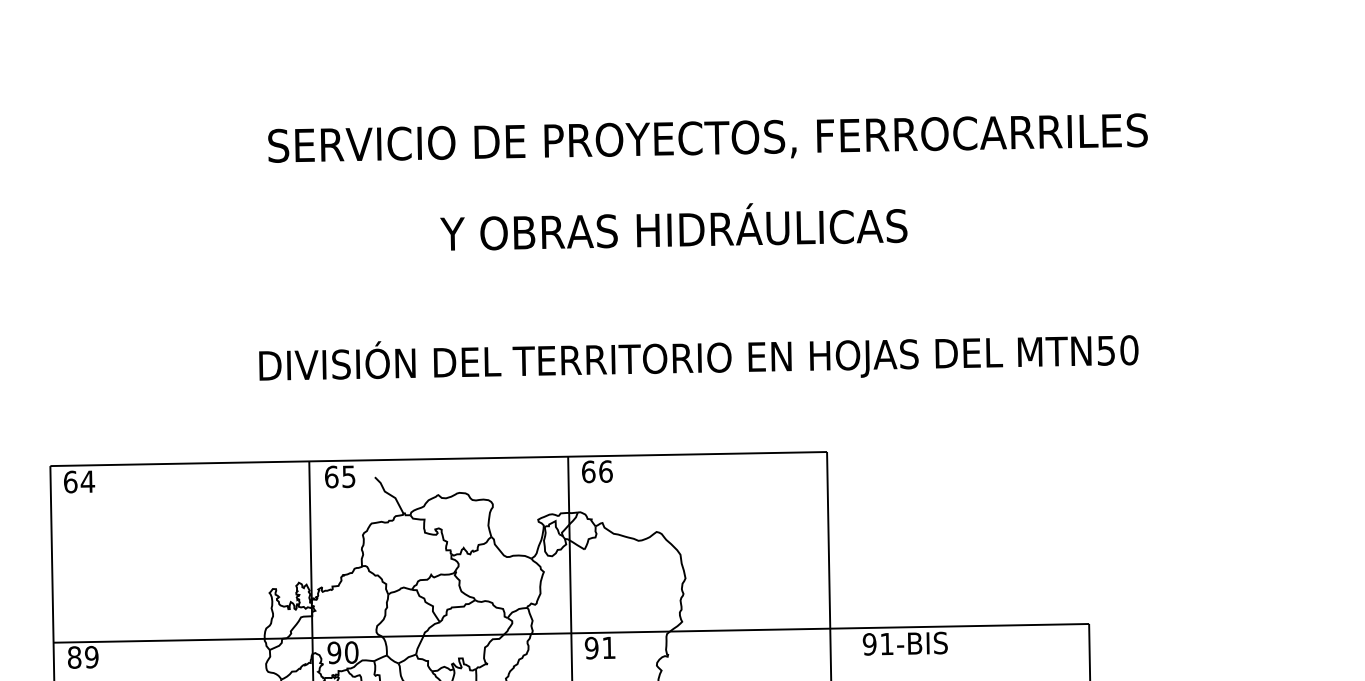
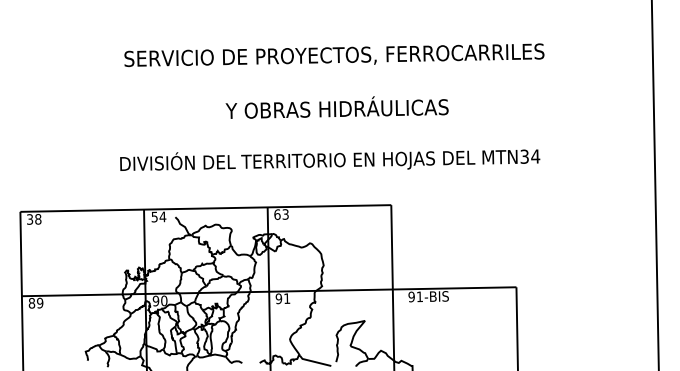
text: (672, 226) -> (336, 107), moved
text: (1118, 350) -> (530, 156), MTN50 -> MTN34
text: (605, 471) -> (285, 214), 66 -> 63
text: (339, 475) -> (158, 216), 65 -> 54
text: (77, 482) -> (33, 219), 64 -> 38

